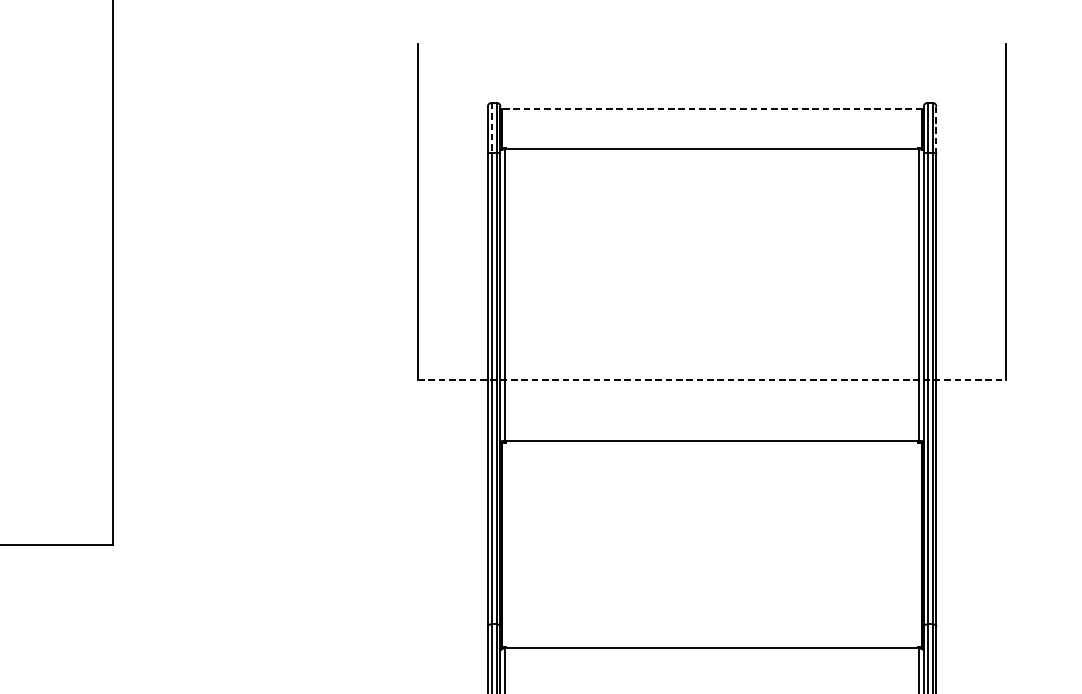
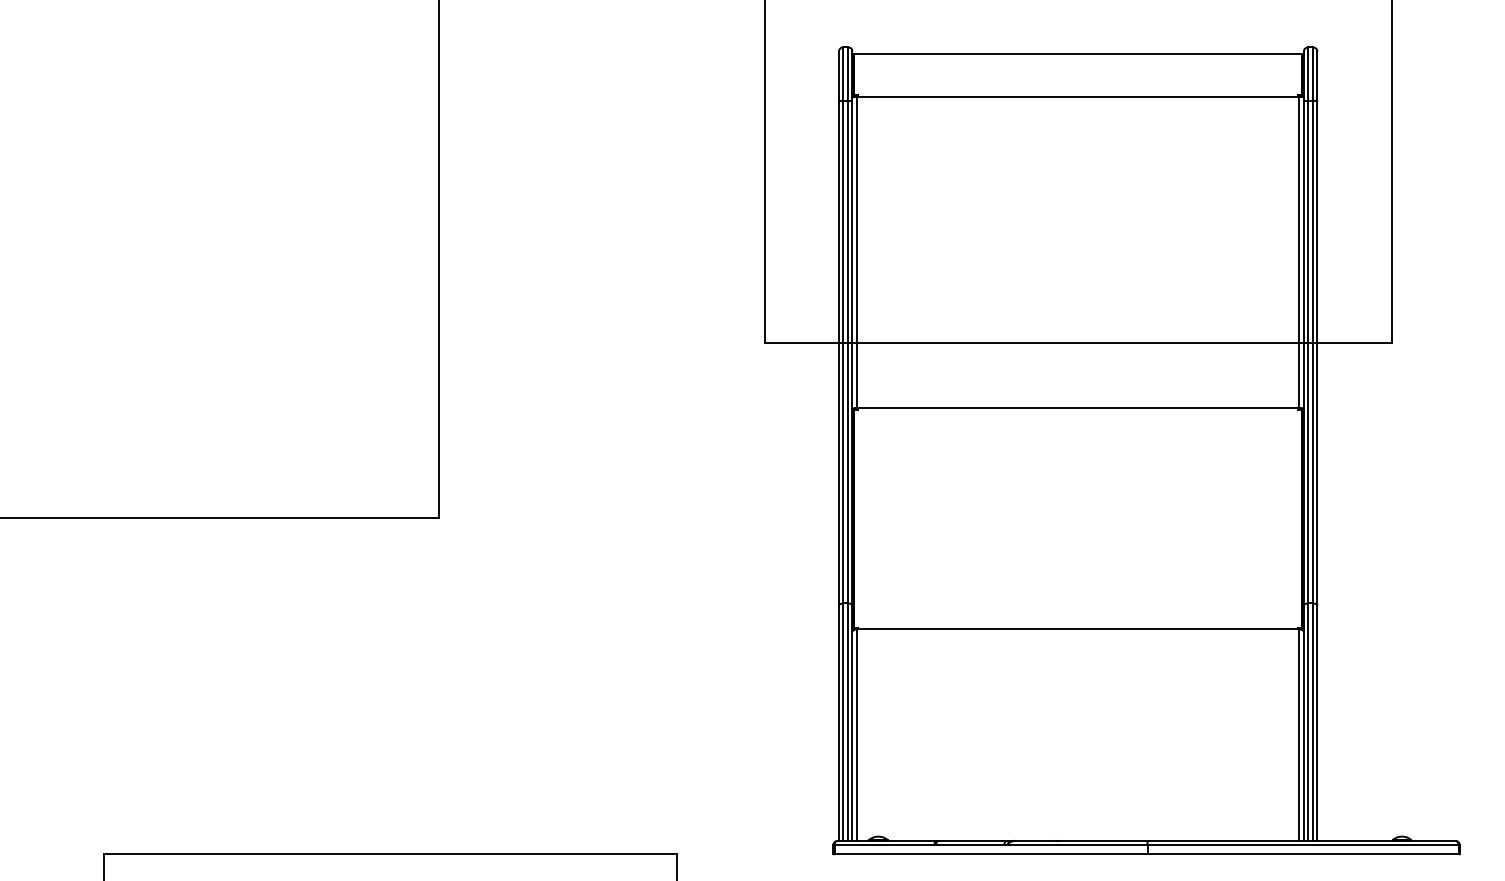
line: (712, 108) -> (1078, 53), dashed -> solid
line: (492, 128) -> (843, 74), dashed -> solid
line: (936, 130) -> (1317, 76), dashed -> solid
line: (712, 380) -> (1078, 343), dashed -> solid

